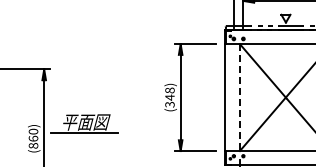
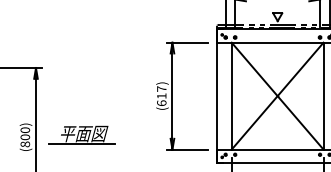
text: (169, 97) -> (161, 96), (348) -> (617)
line: (239, 97) -> (231, 96), dashed -> solid
part: (83, 122) -> (81, 134), moved
text: (32, 138) -> (24, 137), (860) -> (800)

